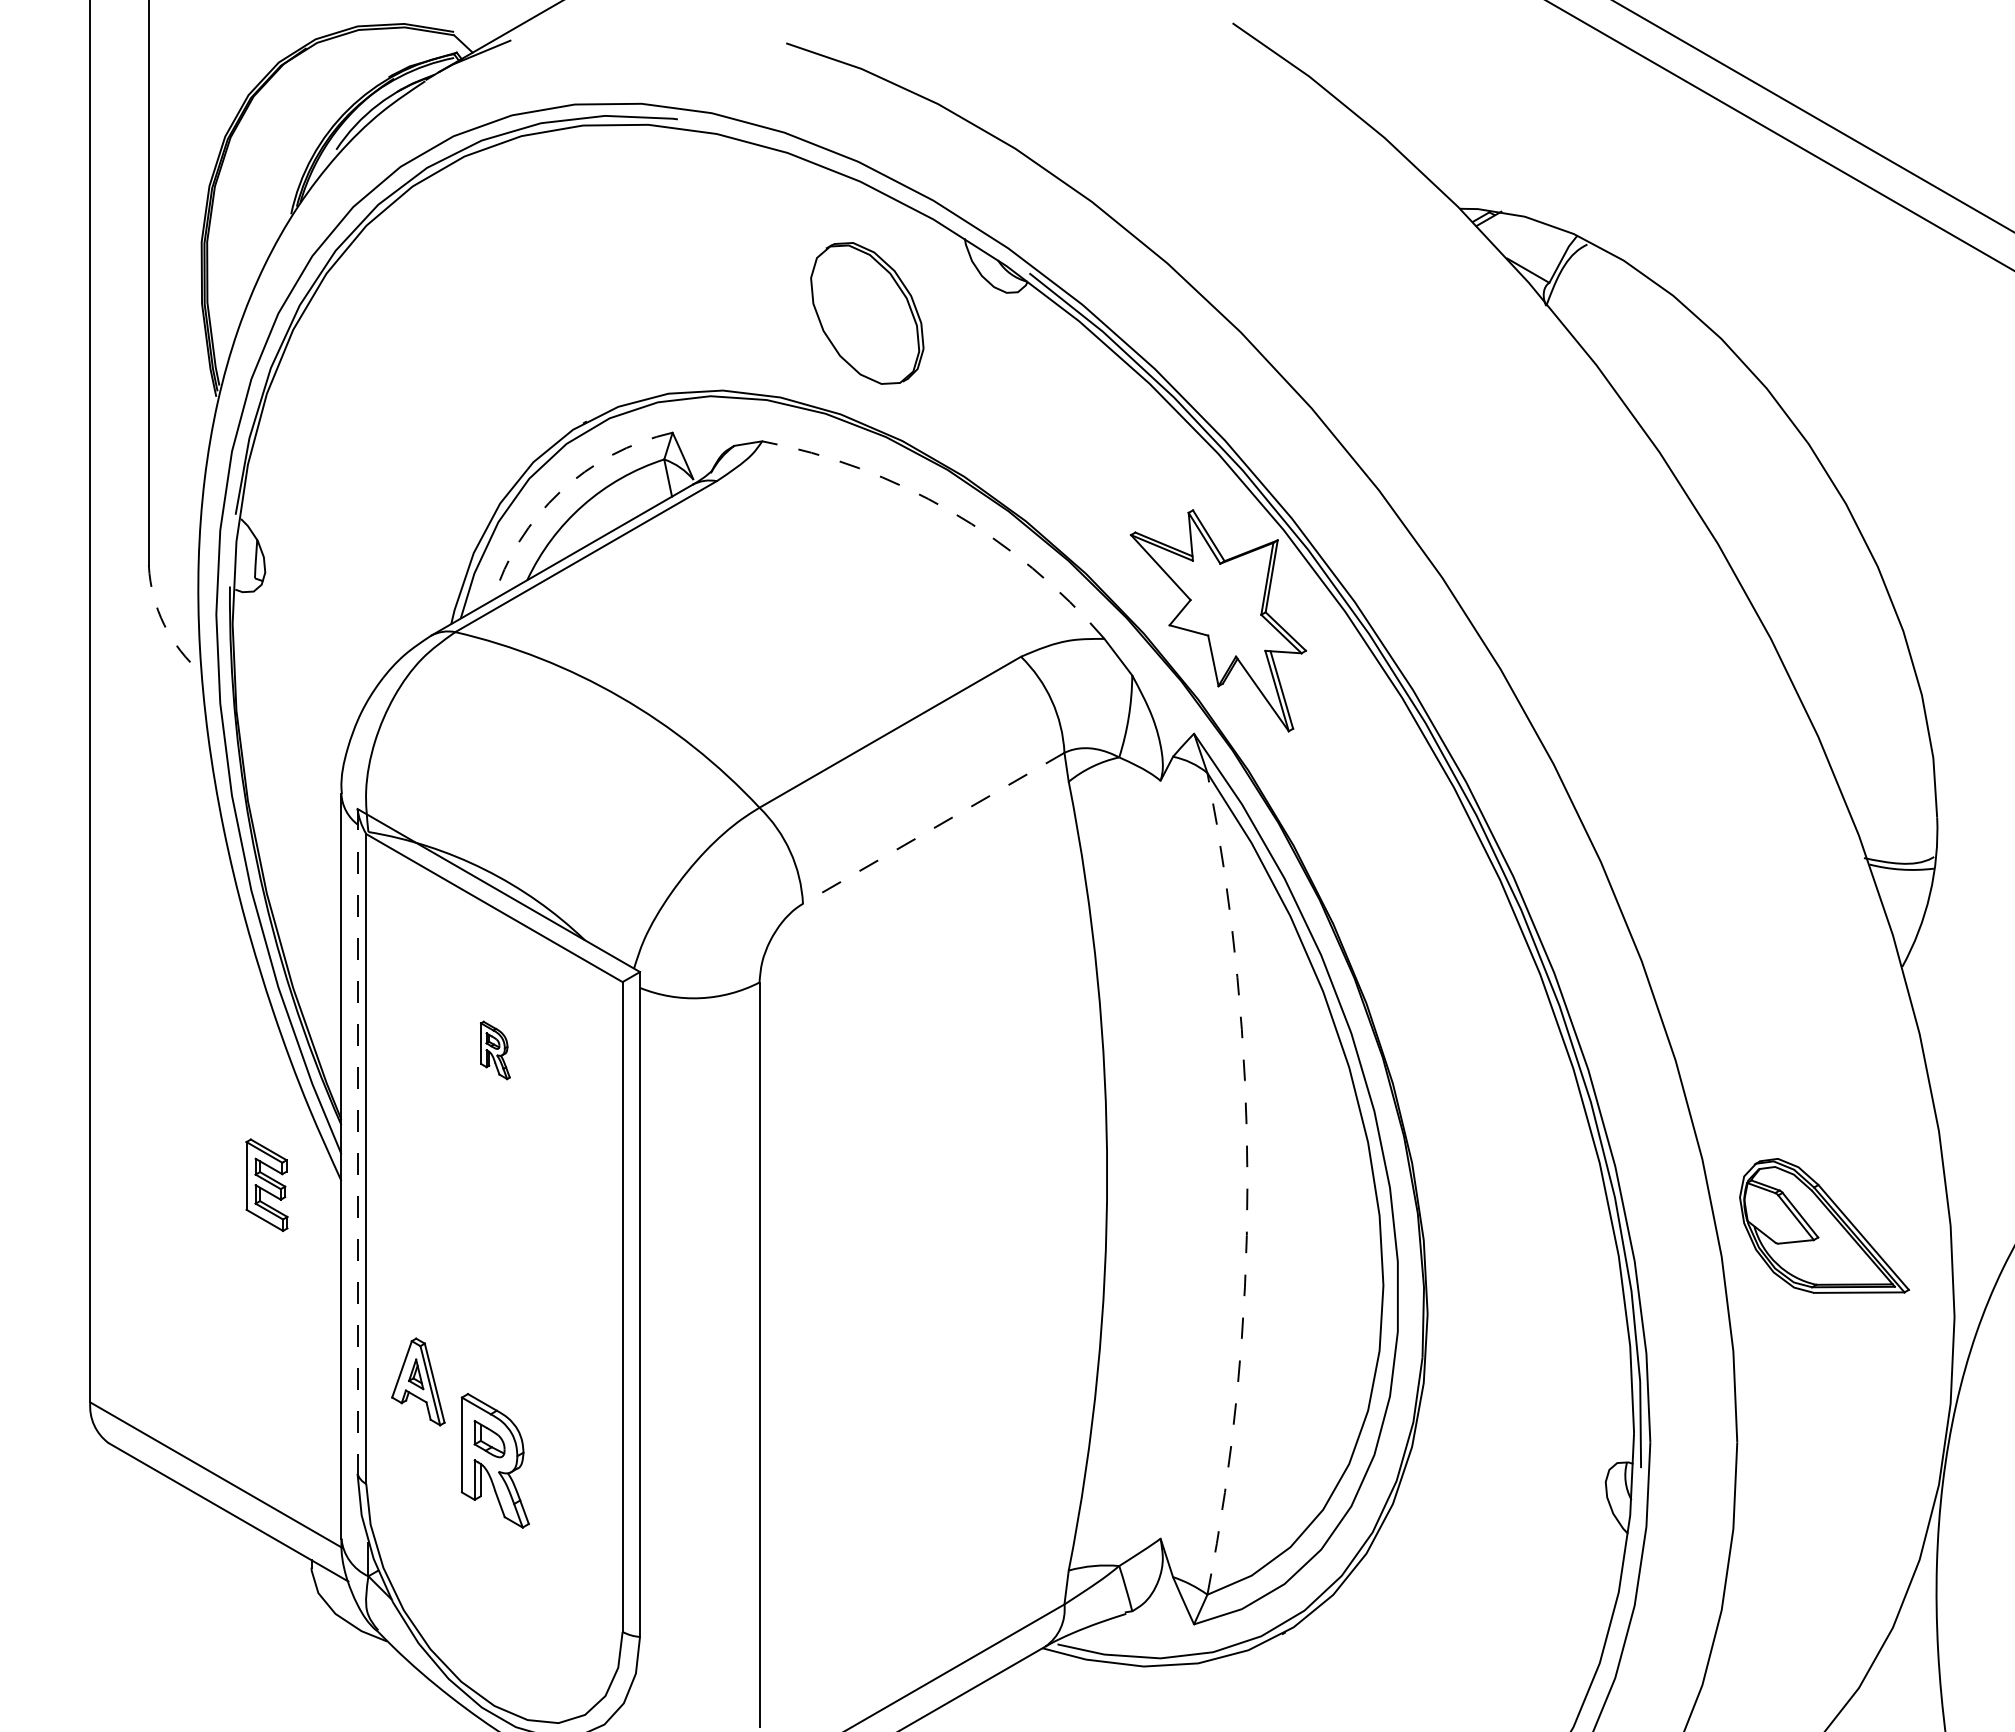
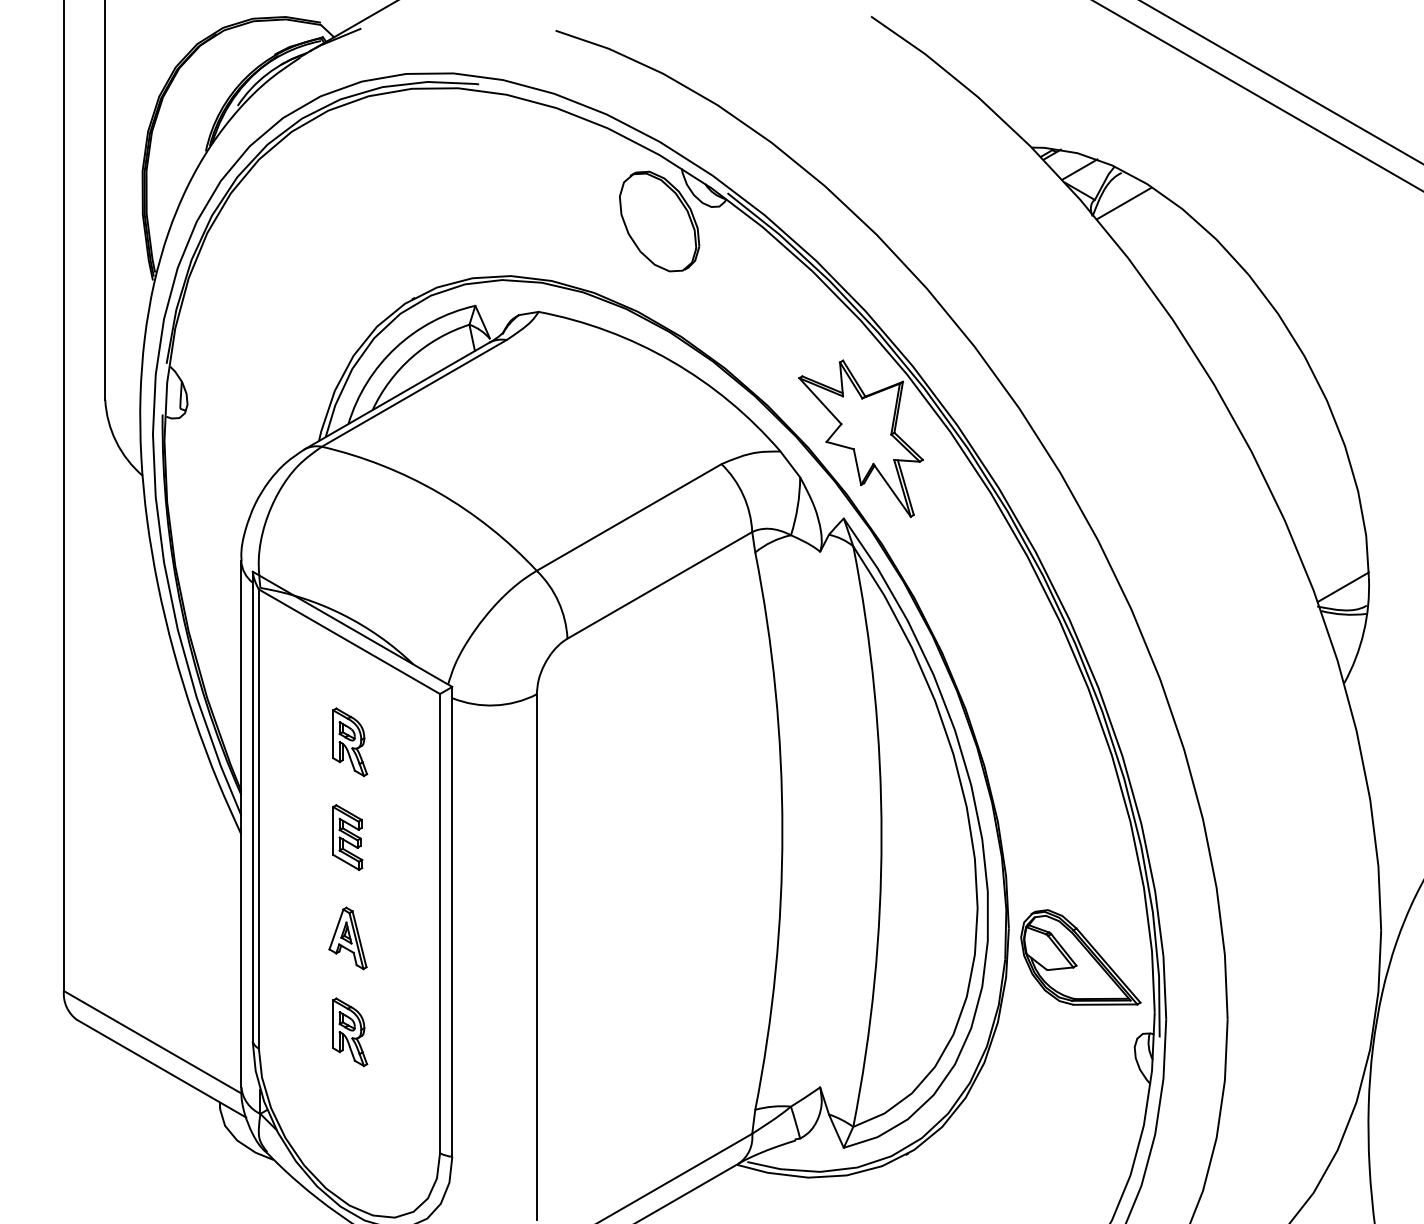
line: (1527, 239) -> (1079, 169), added
line: (1590, 288) -> (1123, 203), added
part: (867, 313) -> (659, 221), moved
arc: (560, 492) -> (396, 348), dashed -> solid
arc: (950, 511) -> (671, 361), dashed -> solid
arc: (164, 624) -> (116, 441), dashed -> solid
line: (933, 828) -> (659, 585), dashed -> solid
line: (1900, 830) -> (1342, 586), added
part: (495, 1050) -> (350, 742), size x1.67
line: (357, 1141) -> (252, 806), dashed -> solid
arc: (1247, 1183) -> (881, 836), dashed -> solid
part: (266, 1184) -> (347, 837), moved
part: (1824, 1225) -> (1080, 957), moved
part: (418, 1381) -> (348, 938), moved
part: (495, 1460) -> (350, 1032), size x0.71

